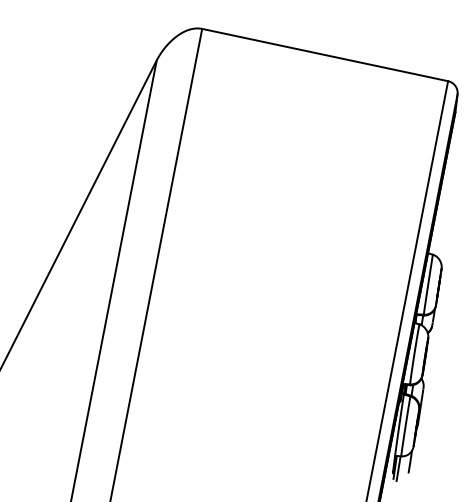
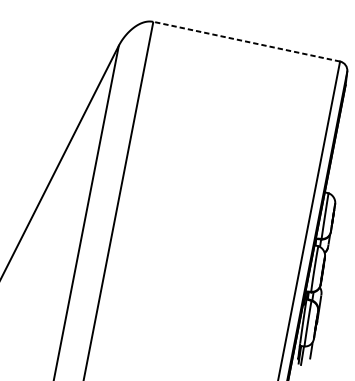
line: (325, 55) -> (246, 42), solid -> dashed

